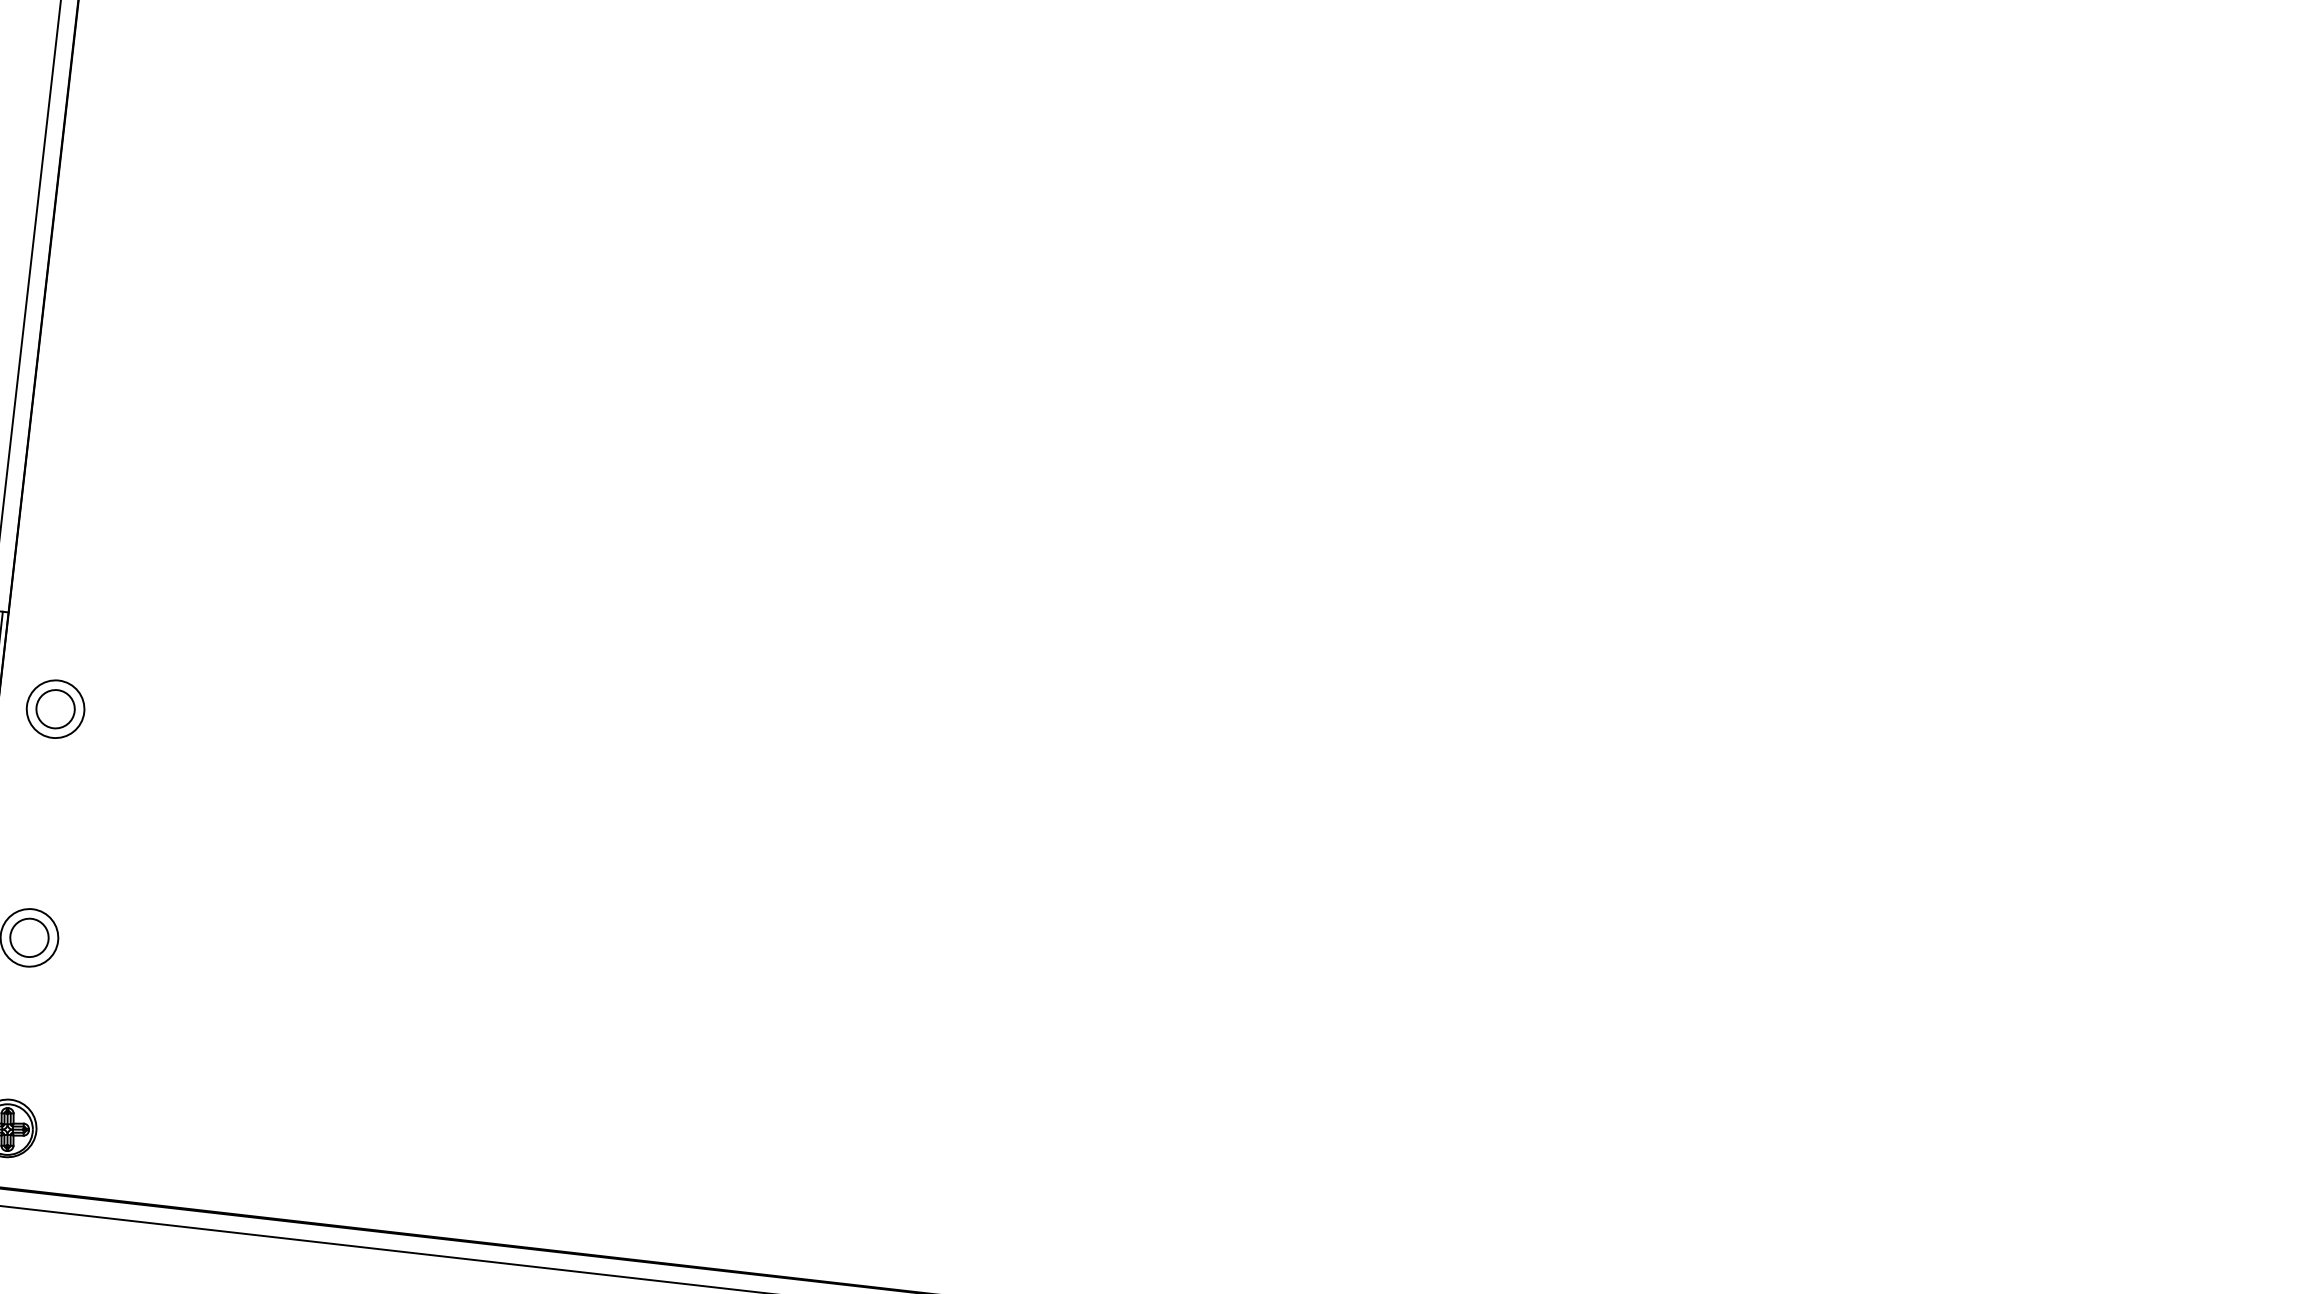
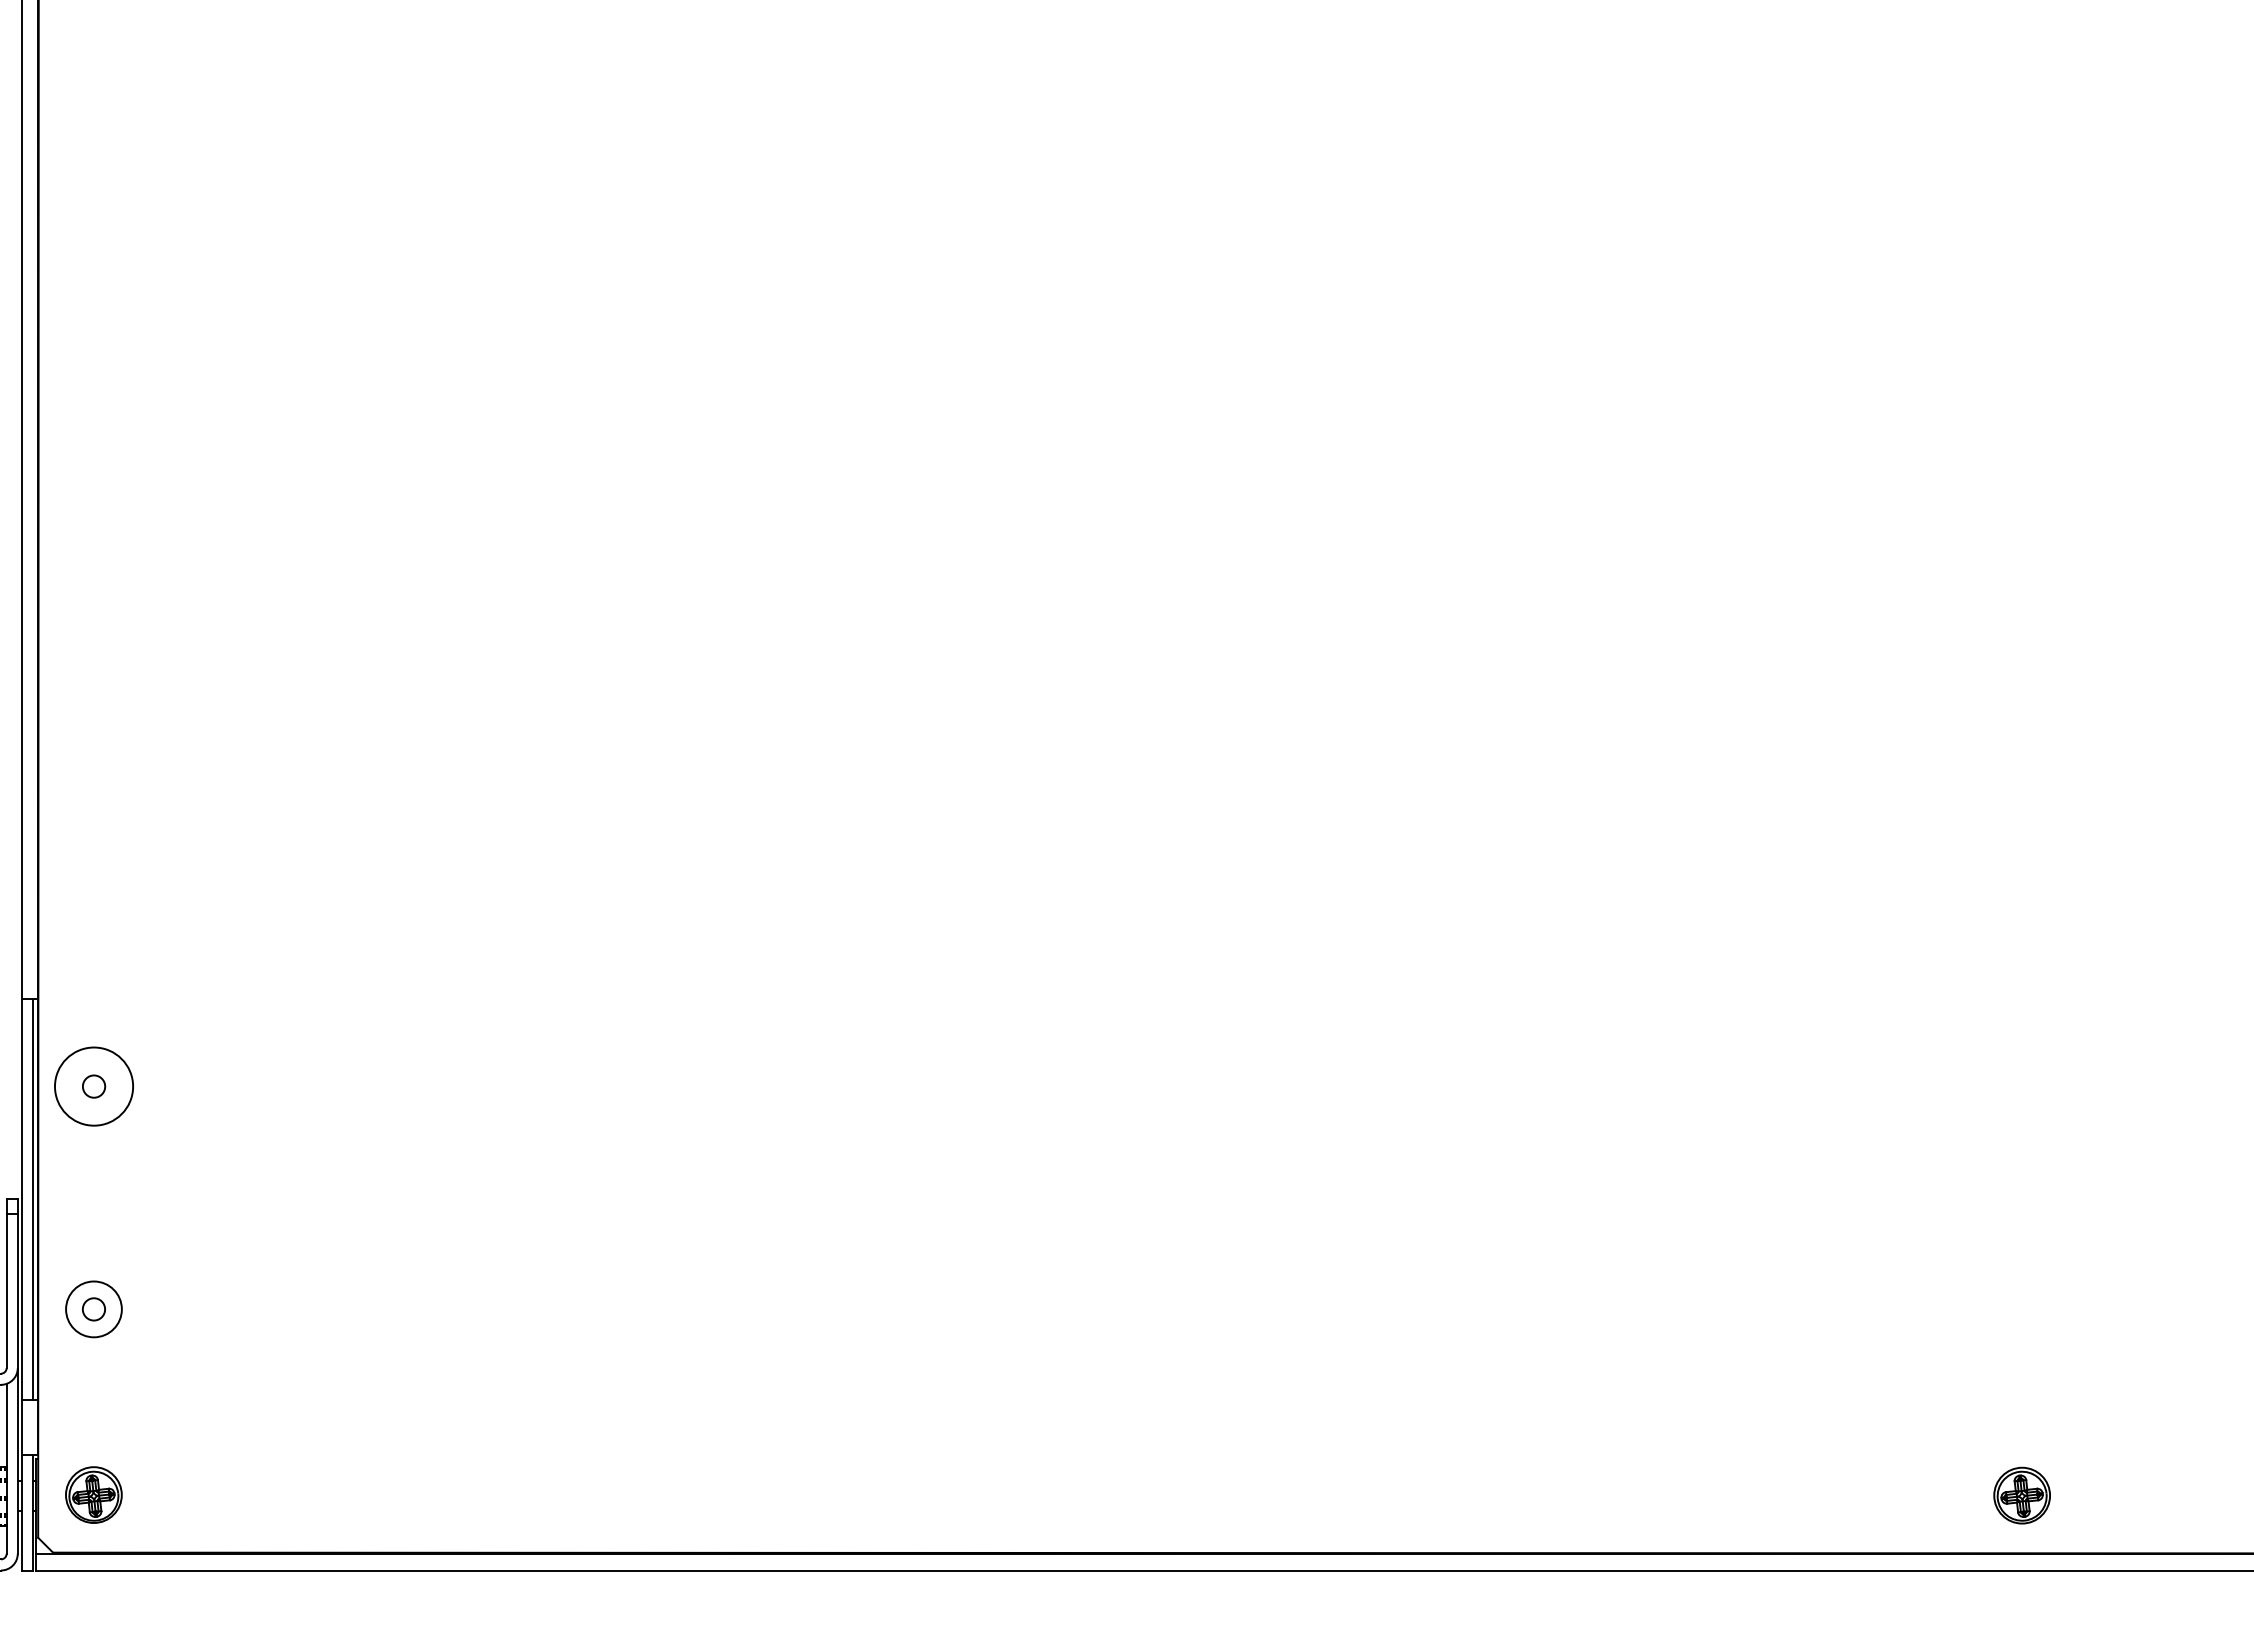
circle: (55, 709) -> (93, 1086), size x0.6
circle: (55, 709) -> (93, 1086), size x1.4
circle: (29, 936) -> (93, 1308), size x0.6

